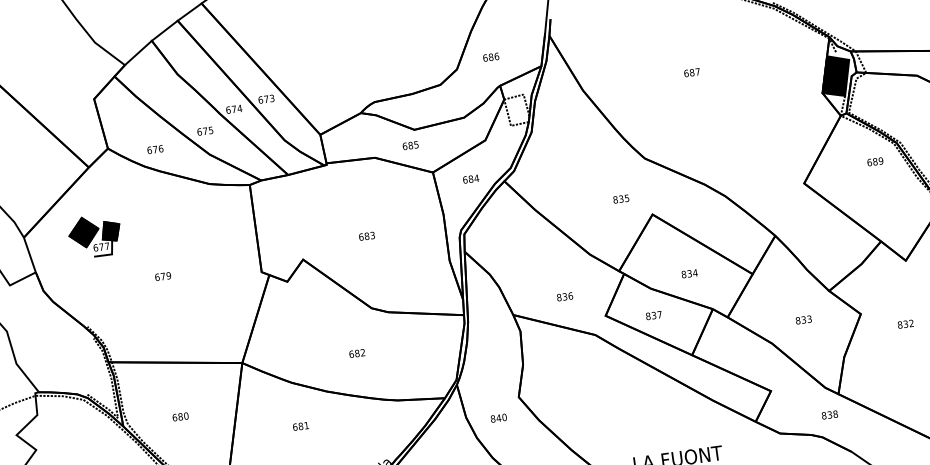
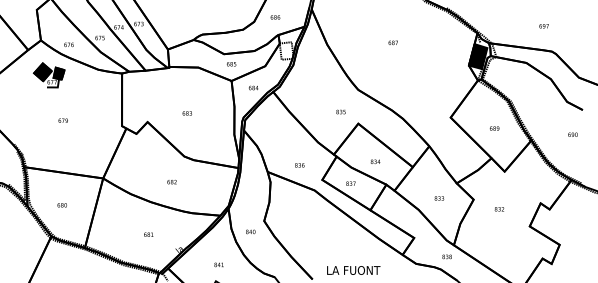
text: (410, 146) -> (231, 64), moved
text: (875, 161) -> (494, 128), moved
part: (93, 236) -> (48, 75), moved
text: (300, 426) -> (148, 234), moved

